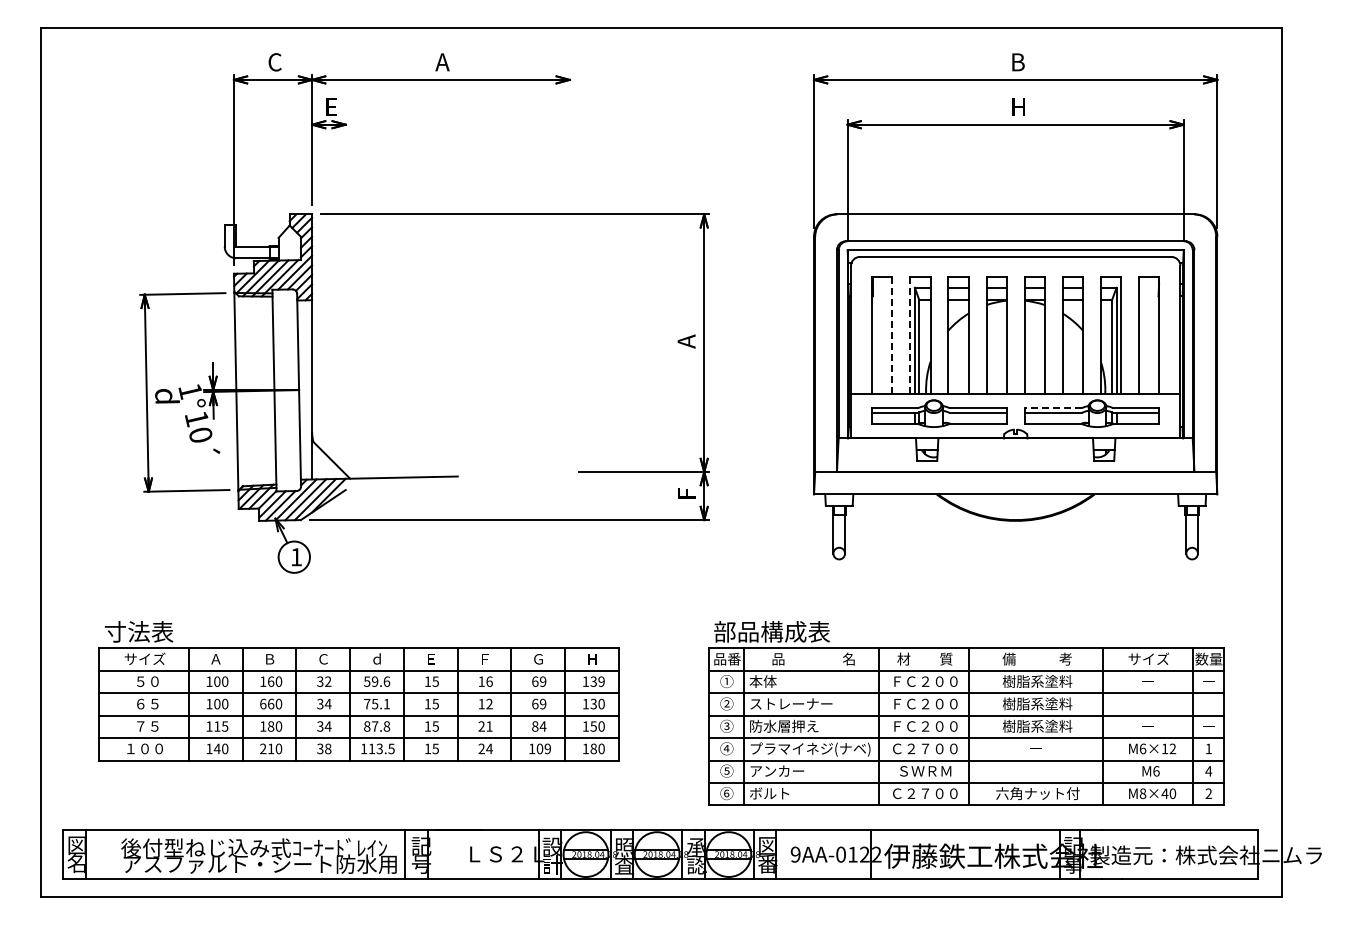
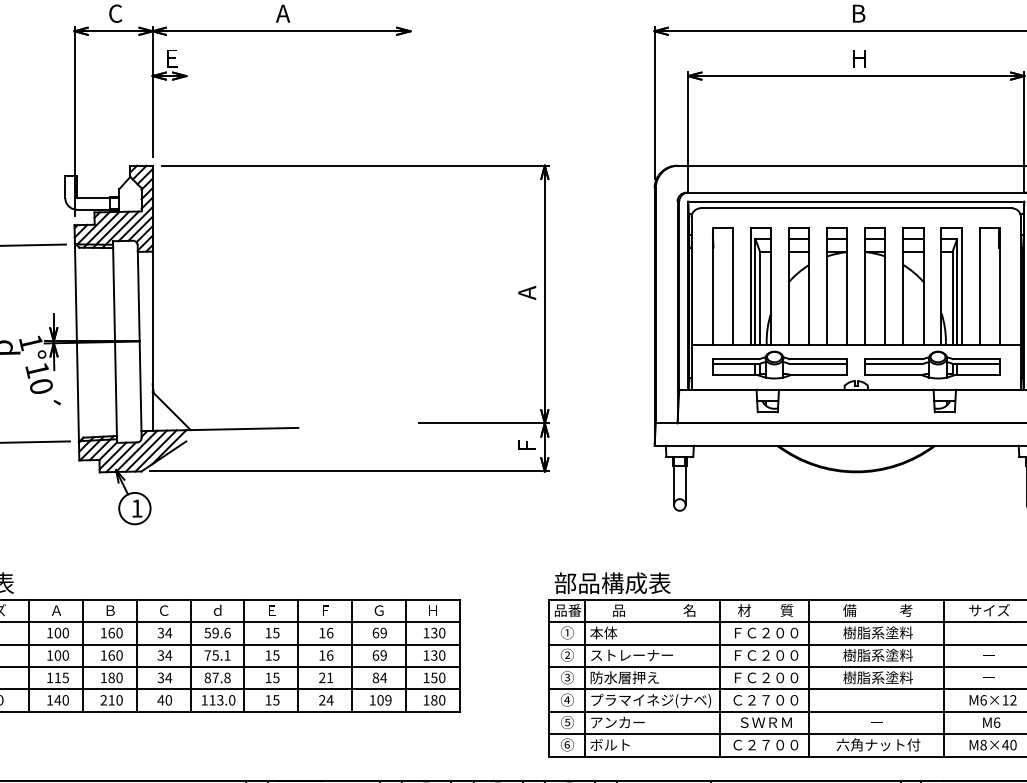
line: (892, 334) -> (733, 285), dashed -> solid
line: (910, 334) -> (751, 285), dashed -> solid
line: (1053, 408) -> (894, 359), dashed -> solid
text: (327, 681) -> (168, 632), 32 -> 34
text: (601, 681) -> (442, 632), 139 -> 130
text: (263, 703) -> (104, 654), 660 -> 160
text: (489, 703) -> (330, 654), 12 -> 16
text: (323, 748) -> (164, 699), 38 -> 40
text: (391, 748) -> (232, 699), 113.5 -> 113.0

